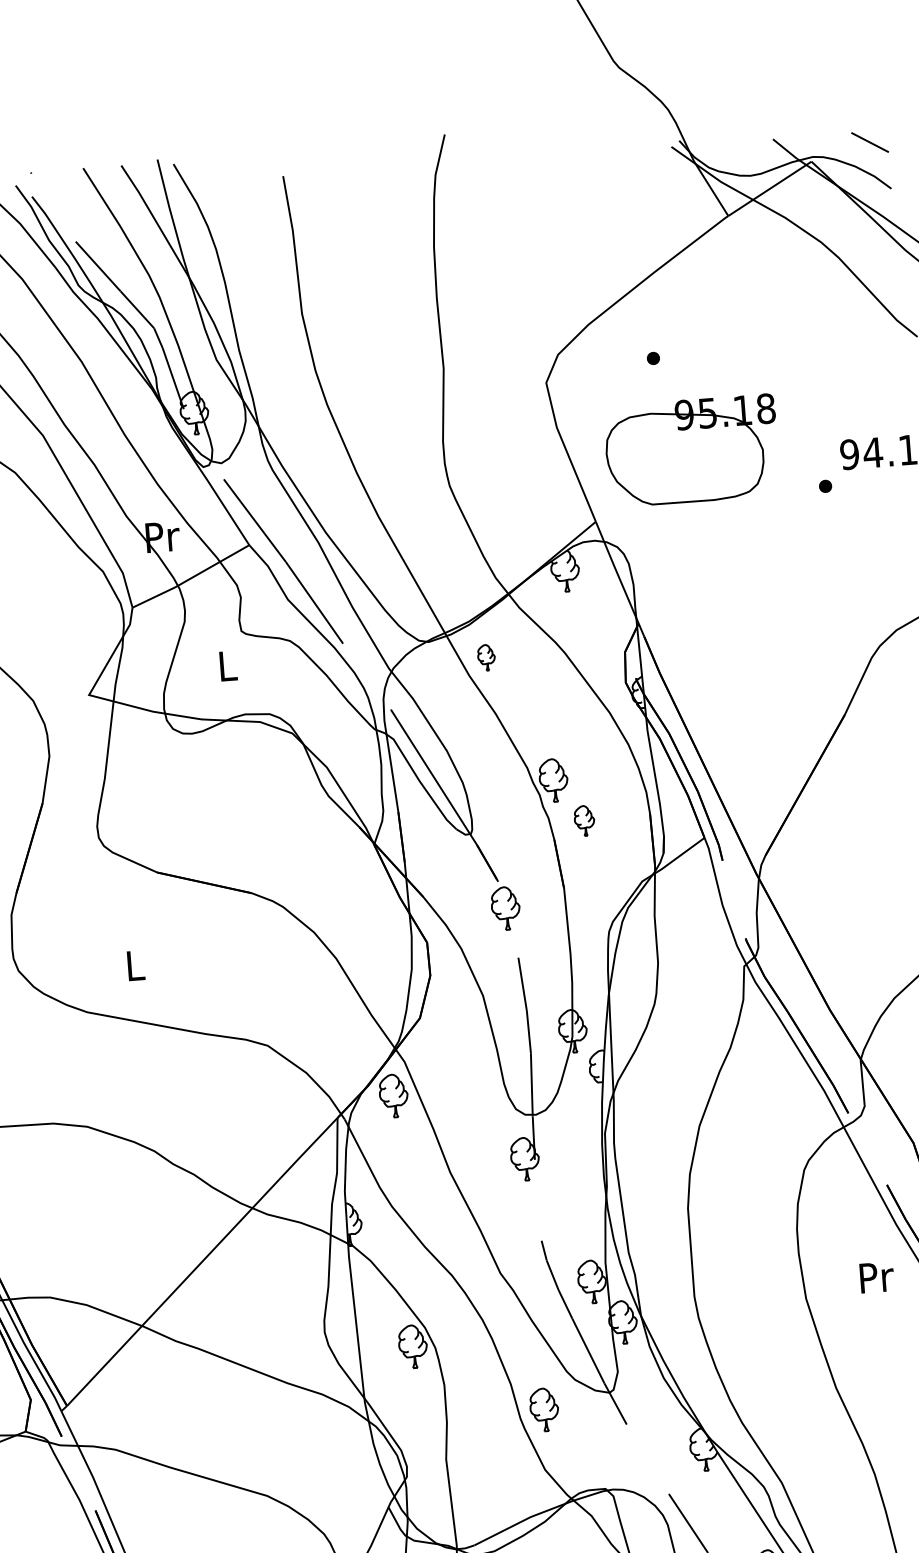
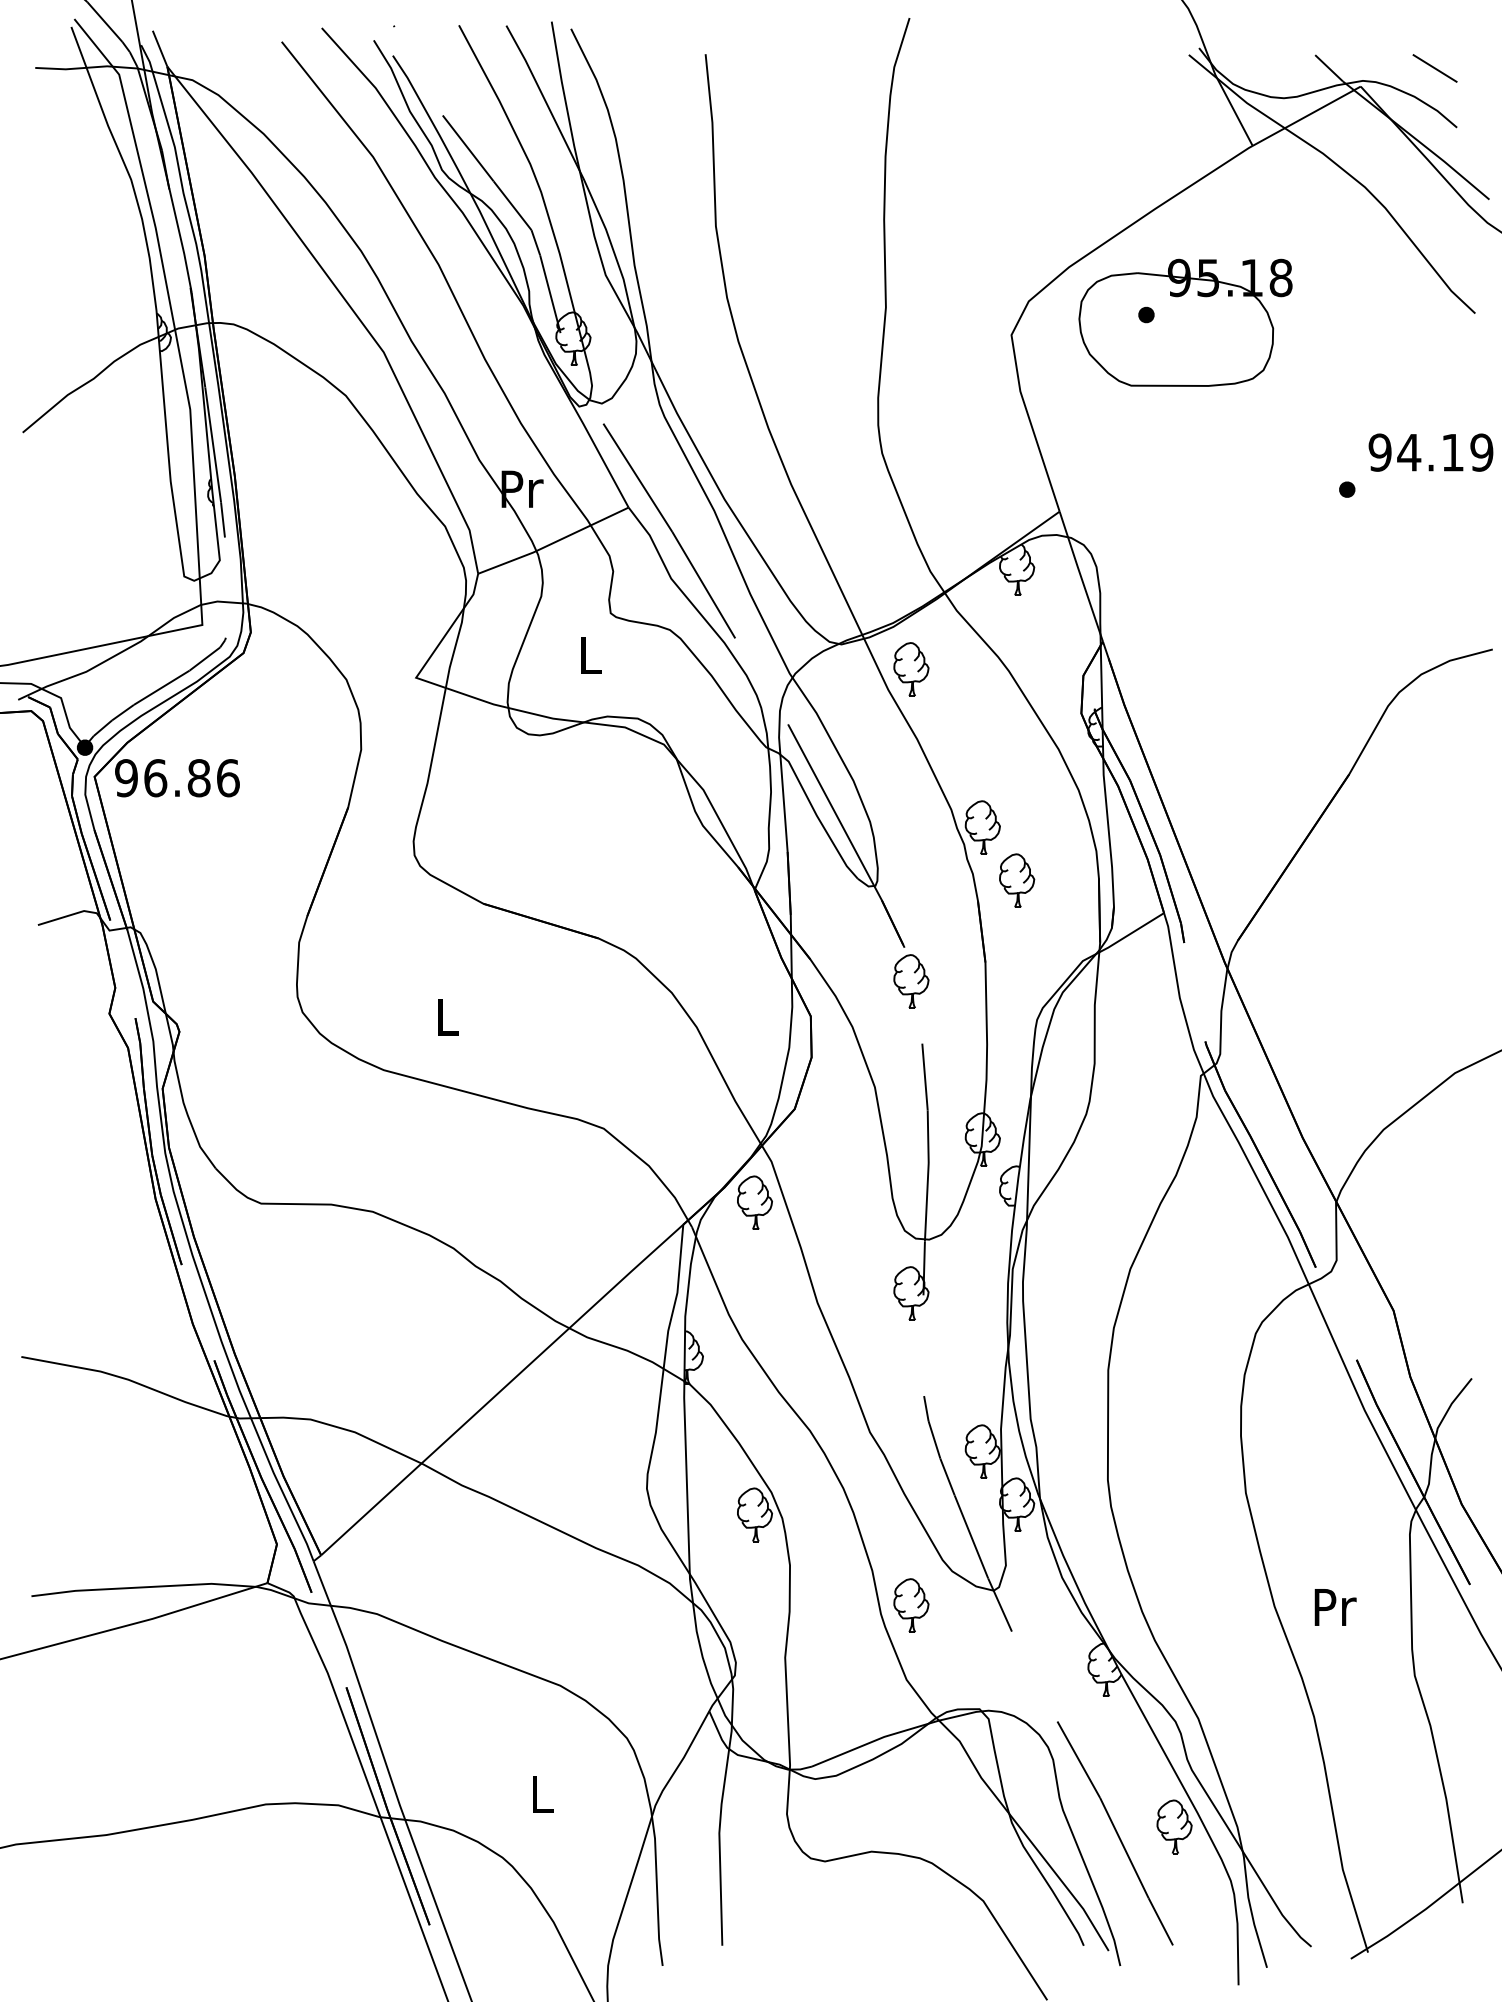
part: (692, 450) -> (1185, 322), moved
part: (486, 657) -> (911, 669), size x1.67
part: (584, 820) -> (1017, 880), size x1.43
text: (876, 1277) -> (1335, 1607), moved

